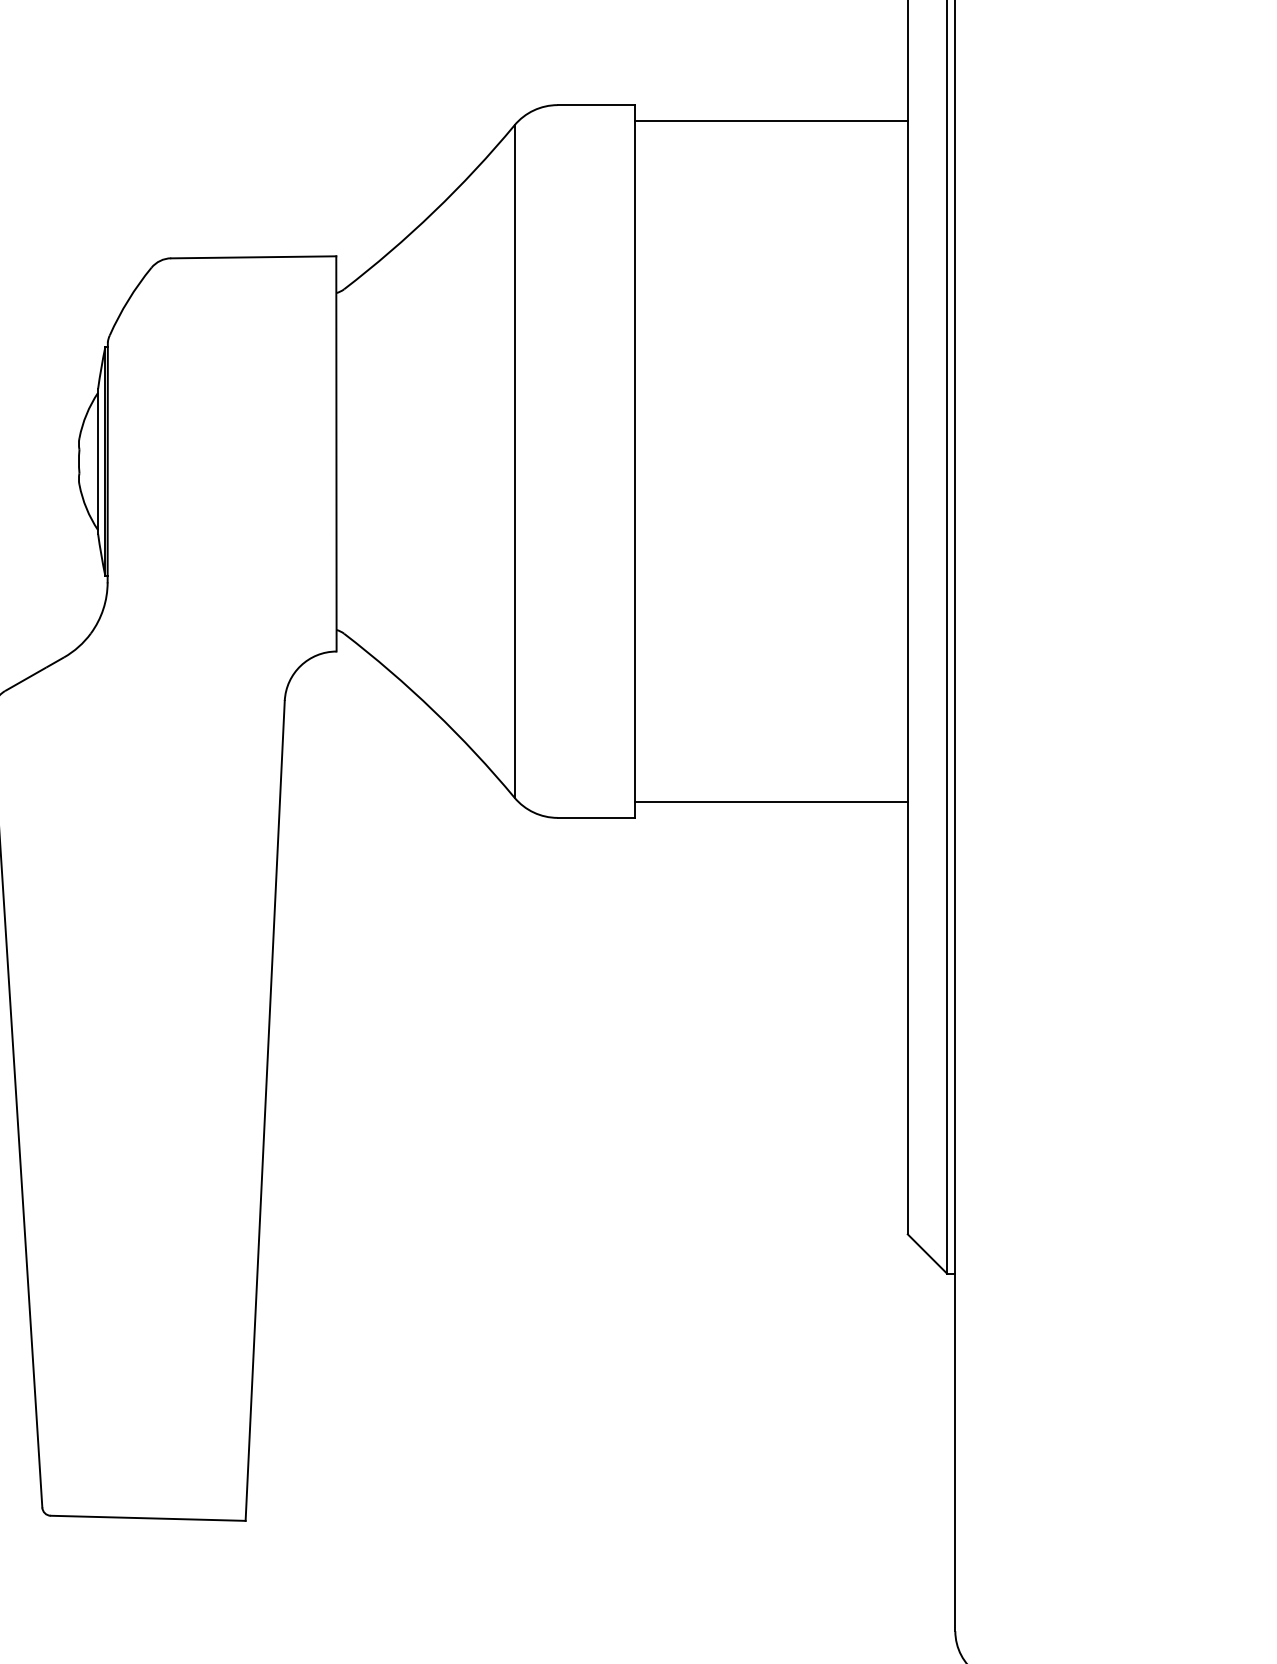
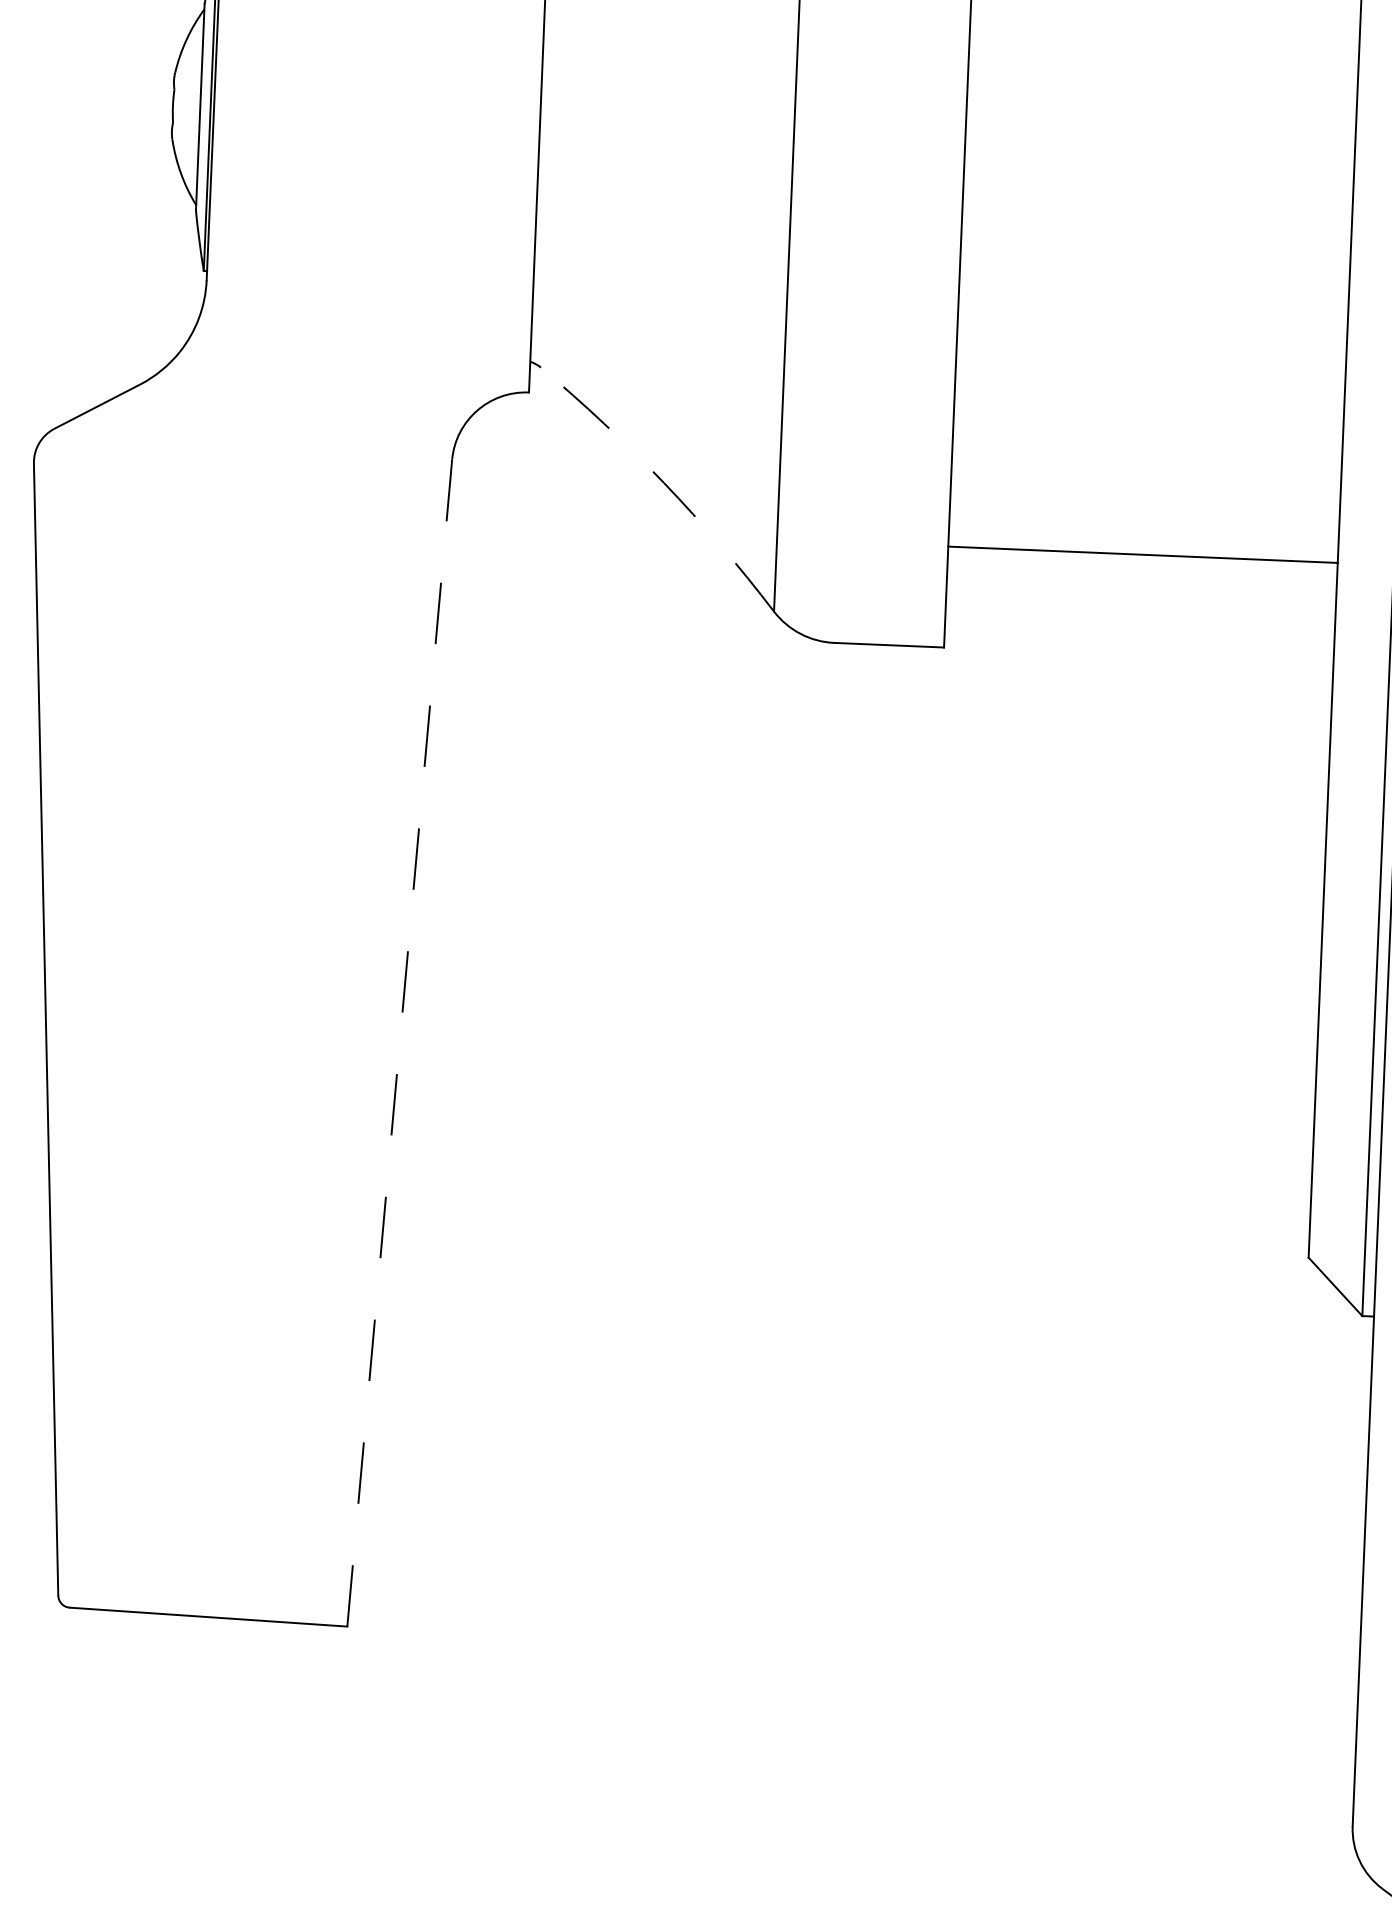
arc: (433, 711) -> (663, 483), solid -> dashed
line: (770, 802) -> (1141, 555), moved
line: (265, 1110) -> (400, 1042), solid -> dashed

